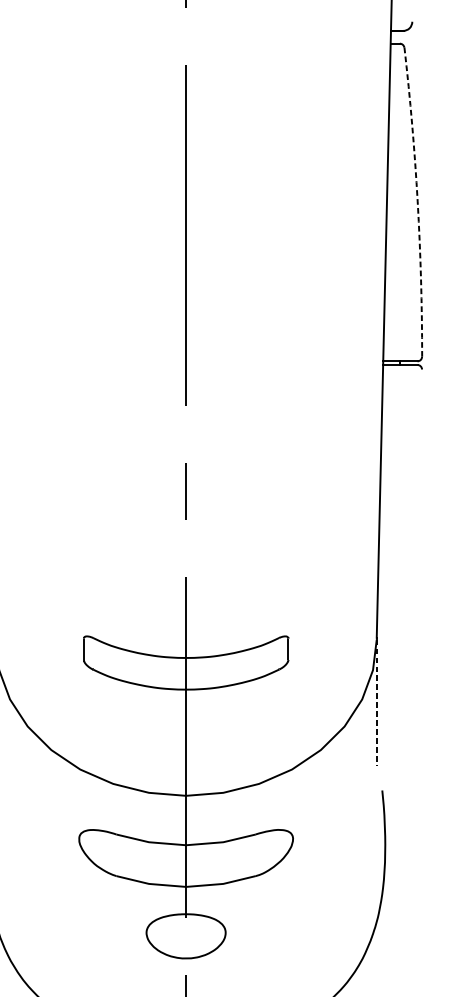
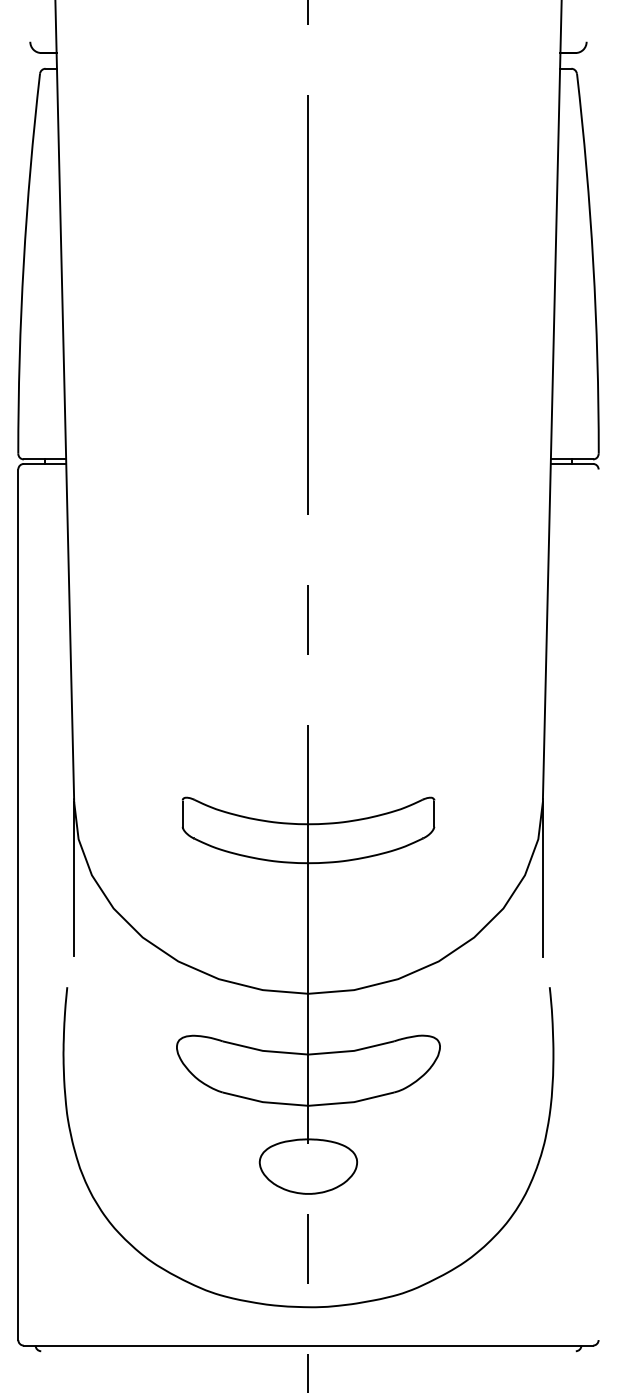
arc: (417, 202) -> (593, 263), dashed -> solid
line: (376, 702) -> (542, 879), dashed -> solid

